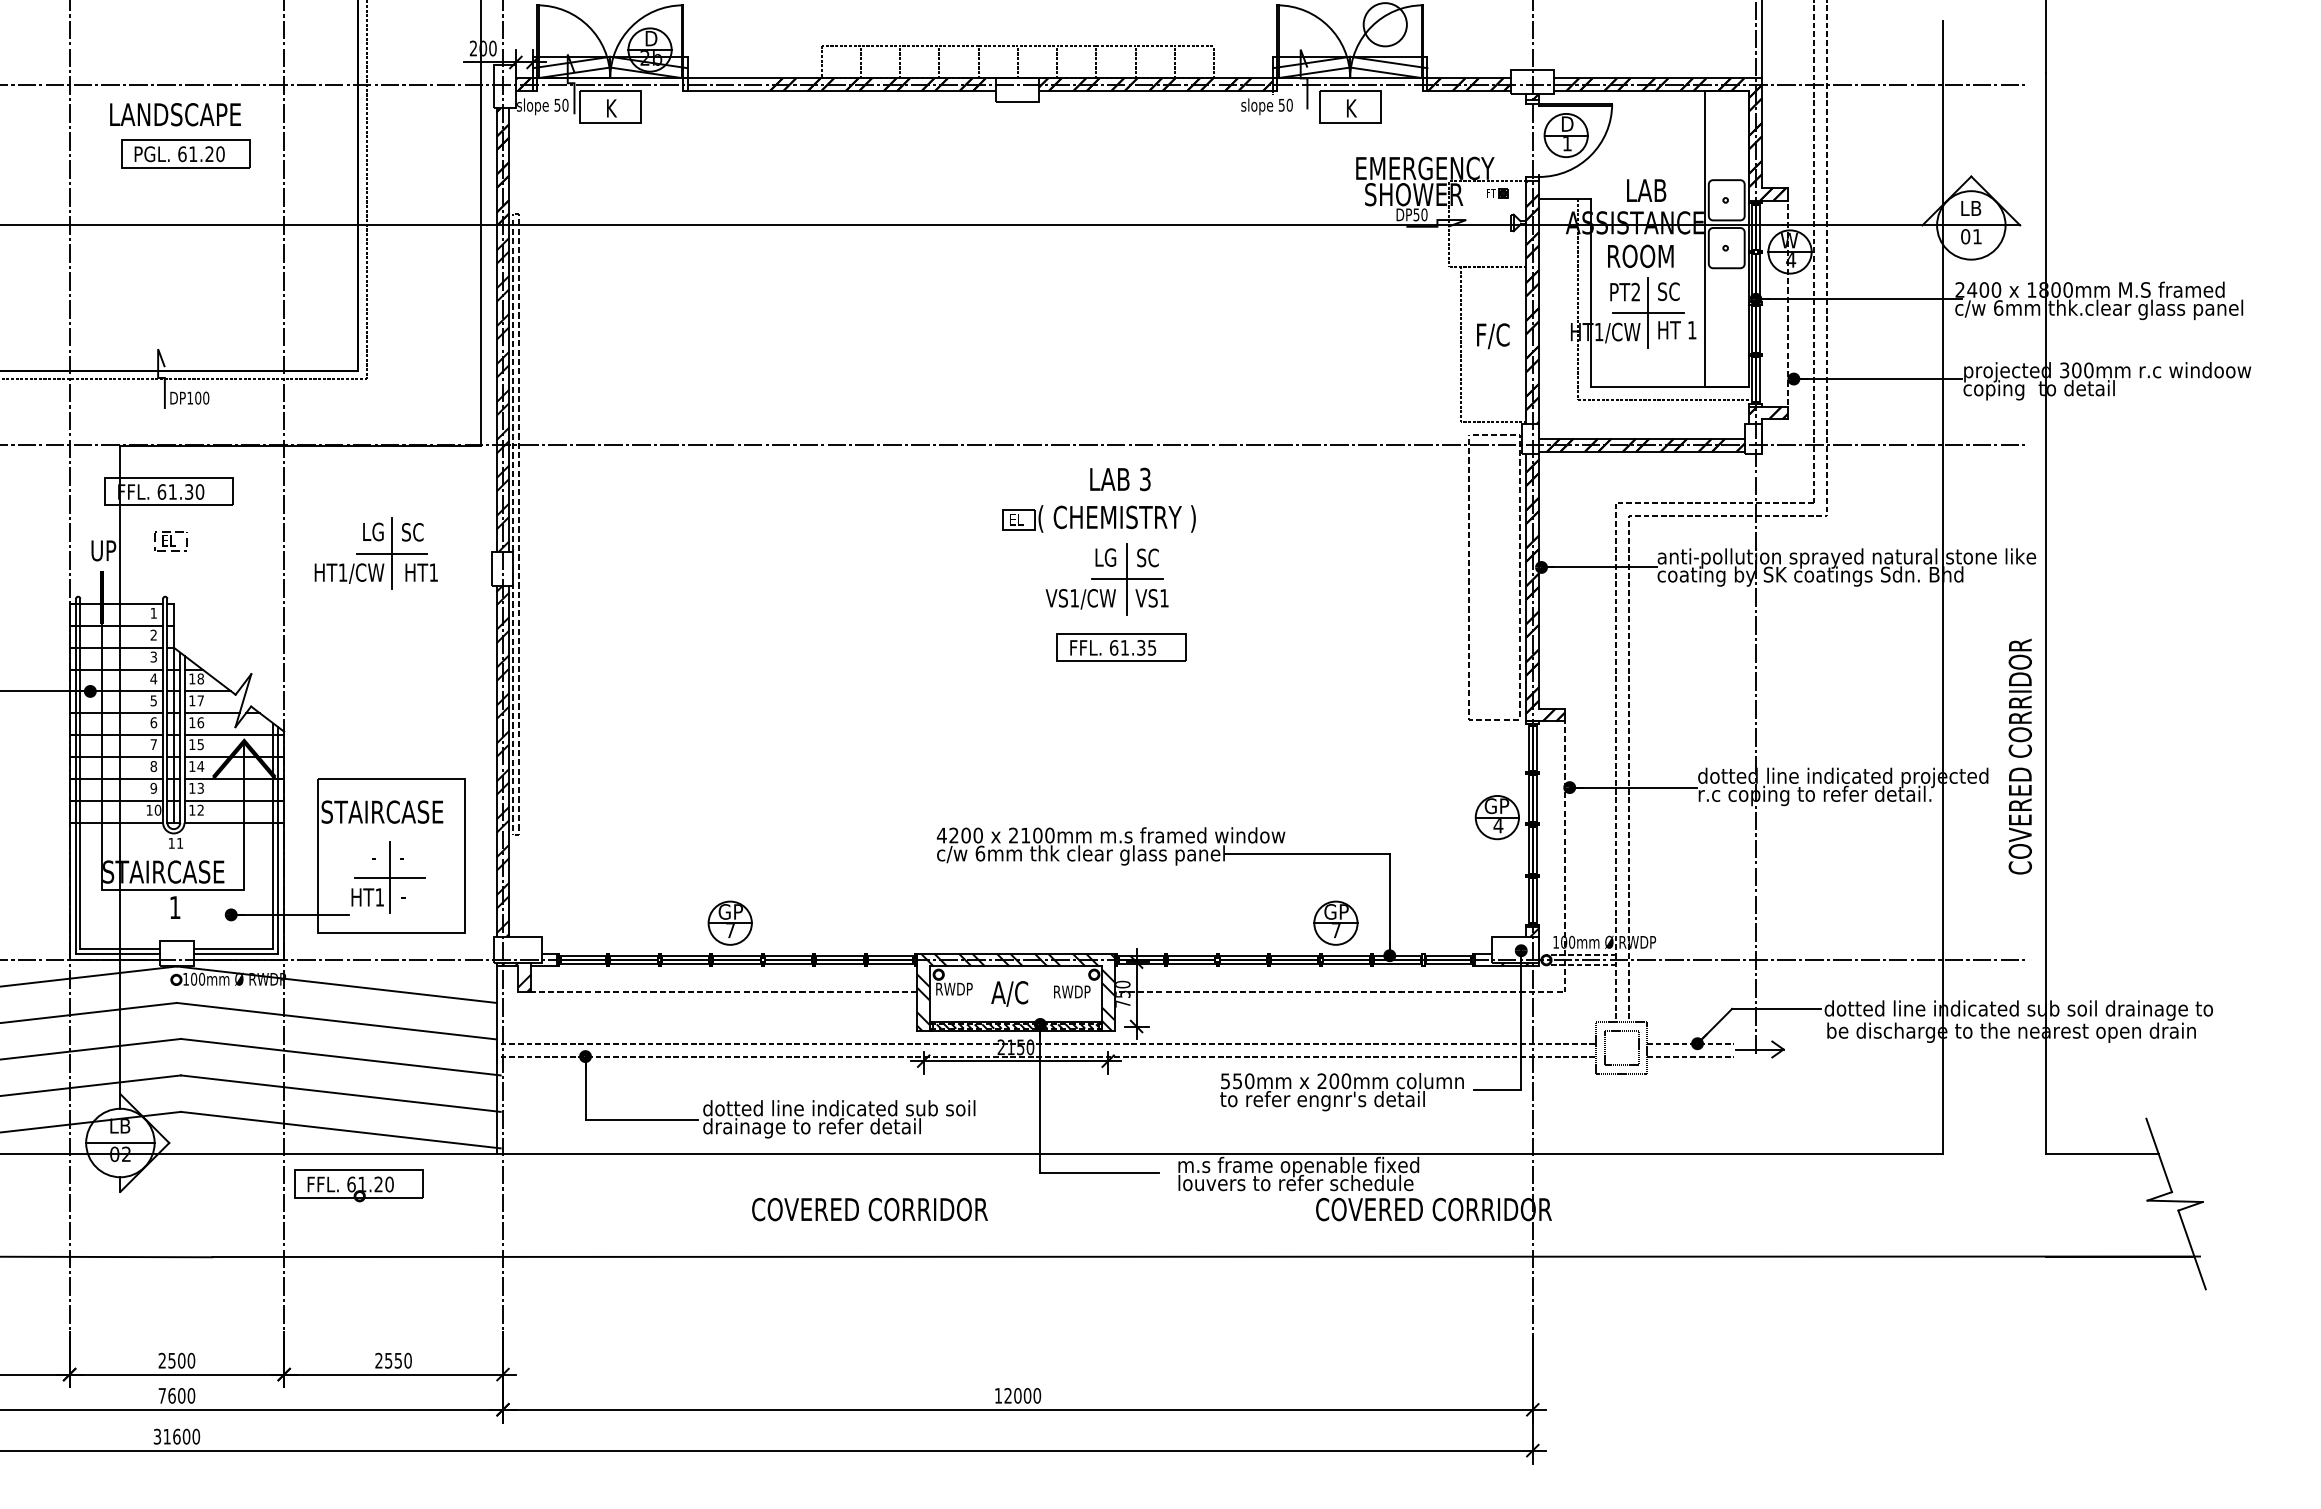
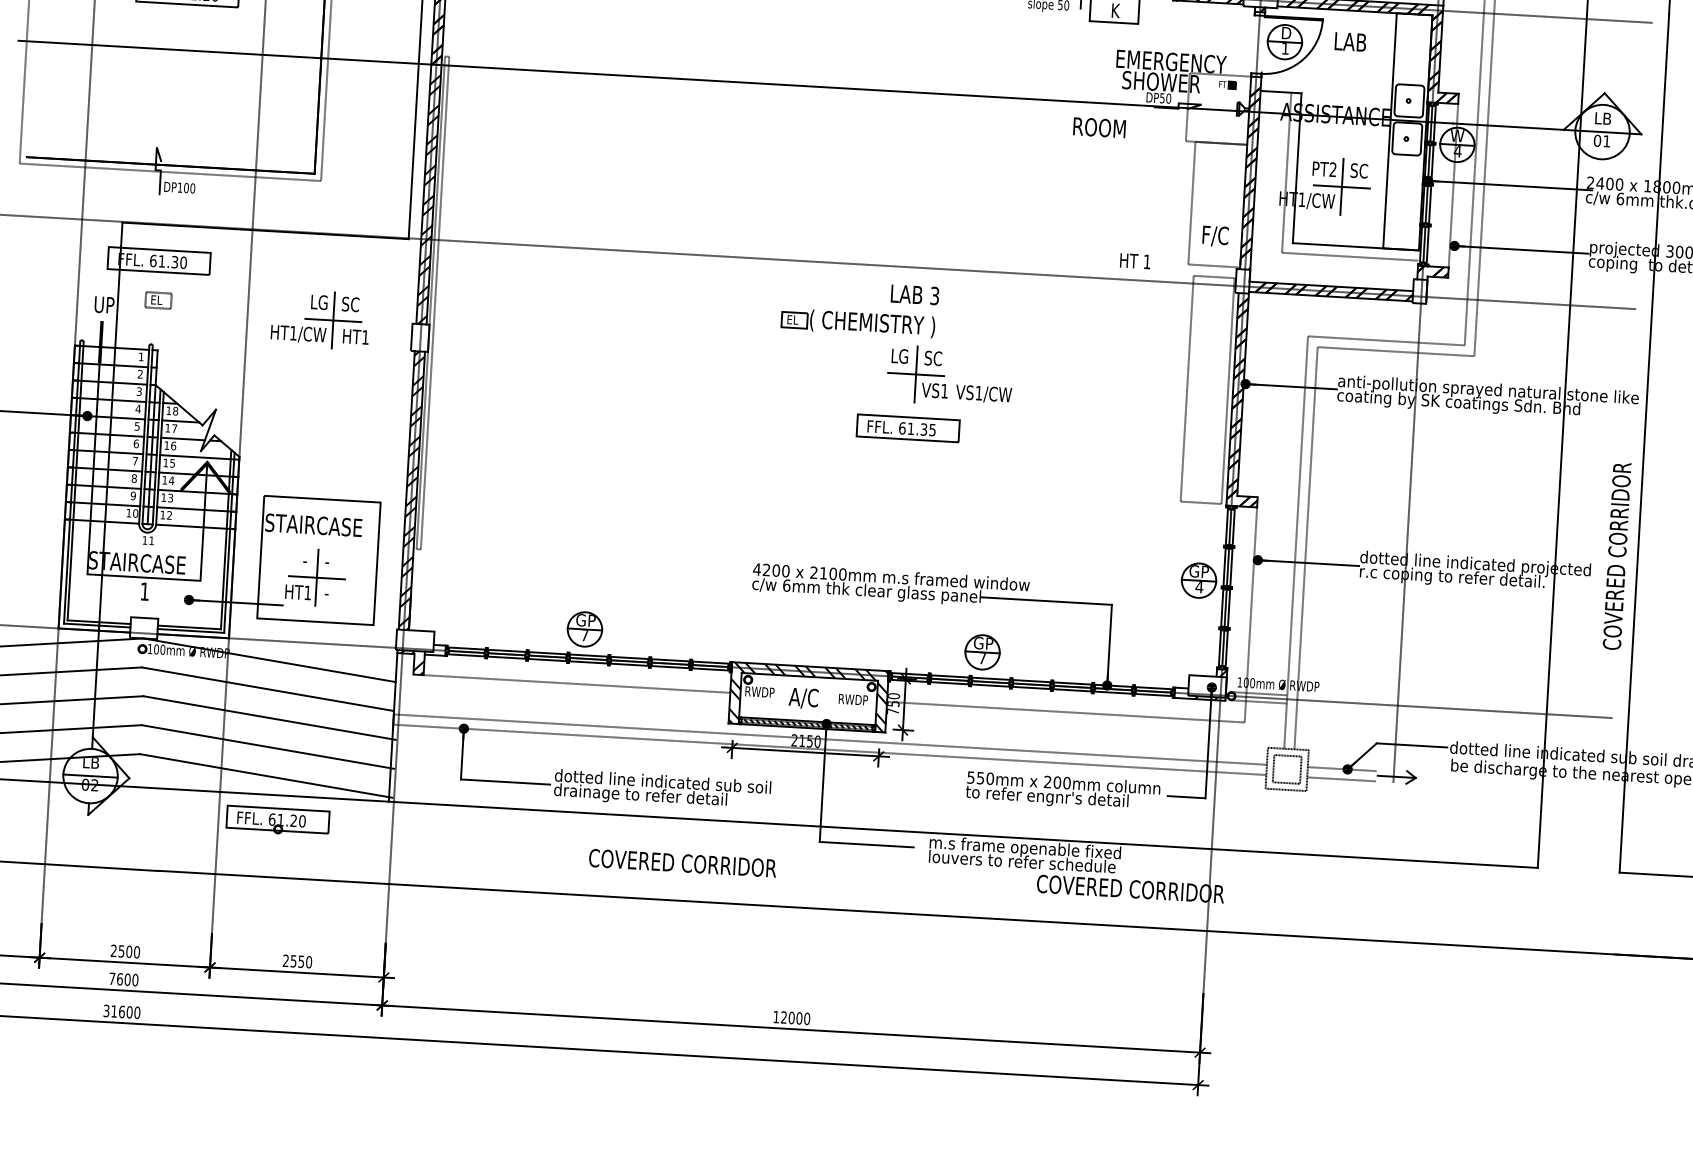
text: (1646, 190) -> (1350, 41), moved
text: (1640, 255) -> (1099, 127), moved
text: (1677, 330) -> (1135, 261), moved
text: (1493, 336) -> (1215, 236), moved
part: (1098, 518) -> (857, 322), moved
text: (1080, 599) -> (983, 394), moved
part: (1335, 922) -> (982, 651), moved

